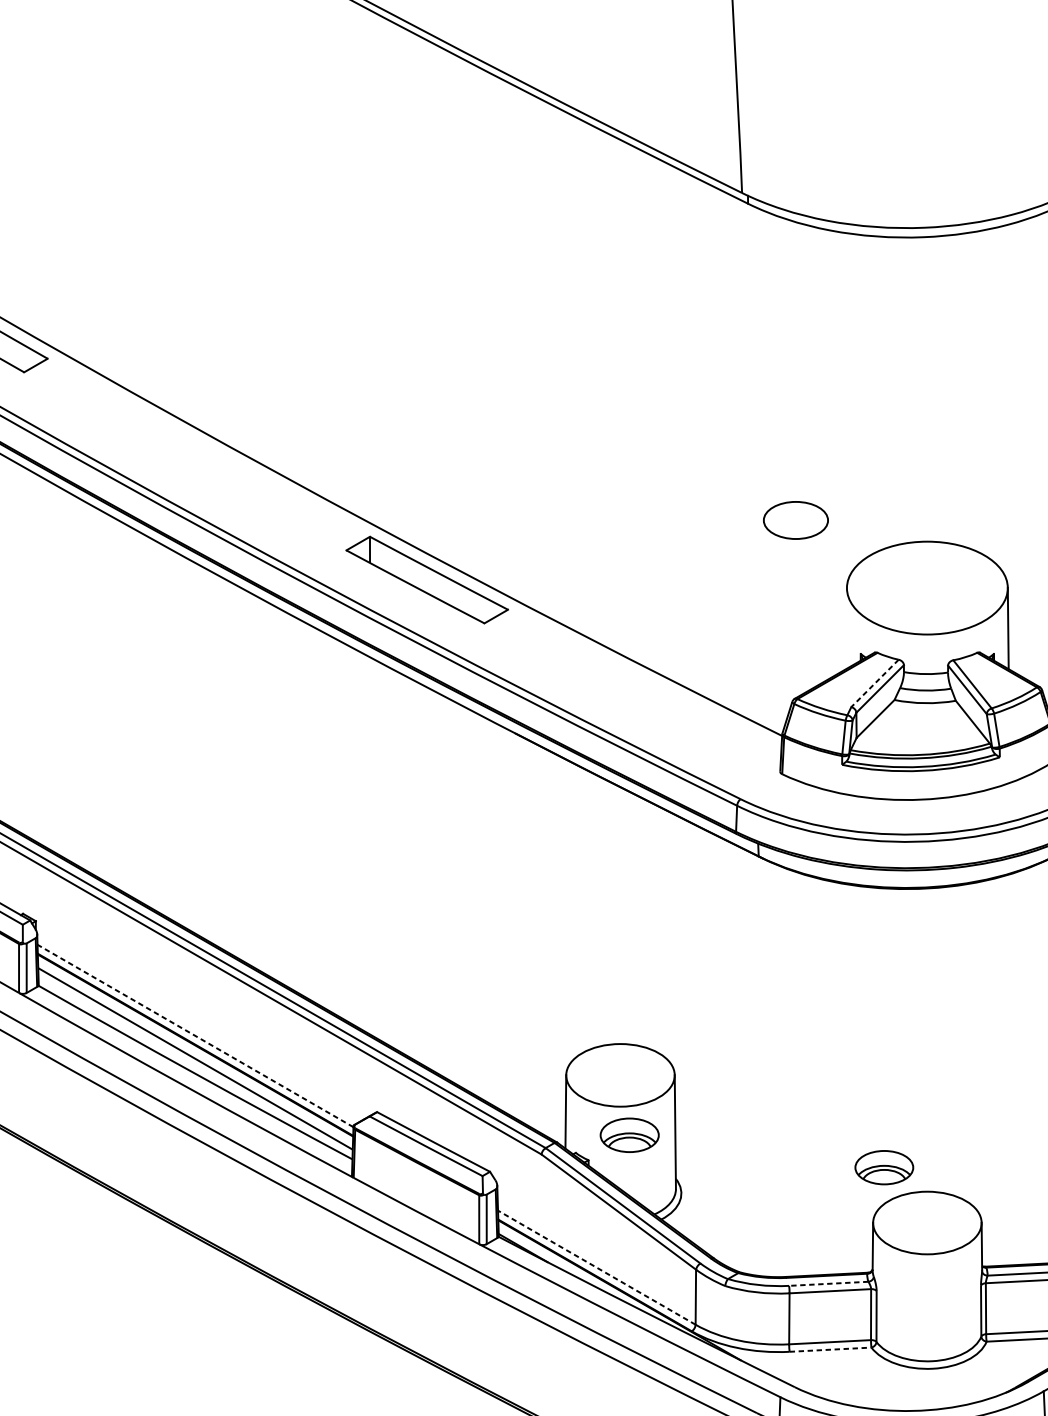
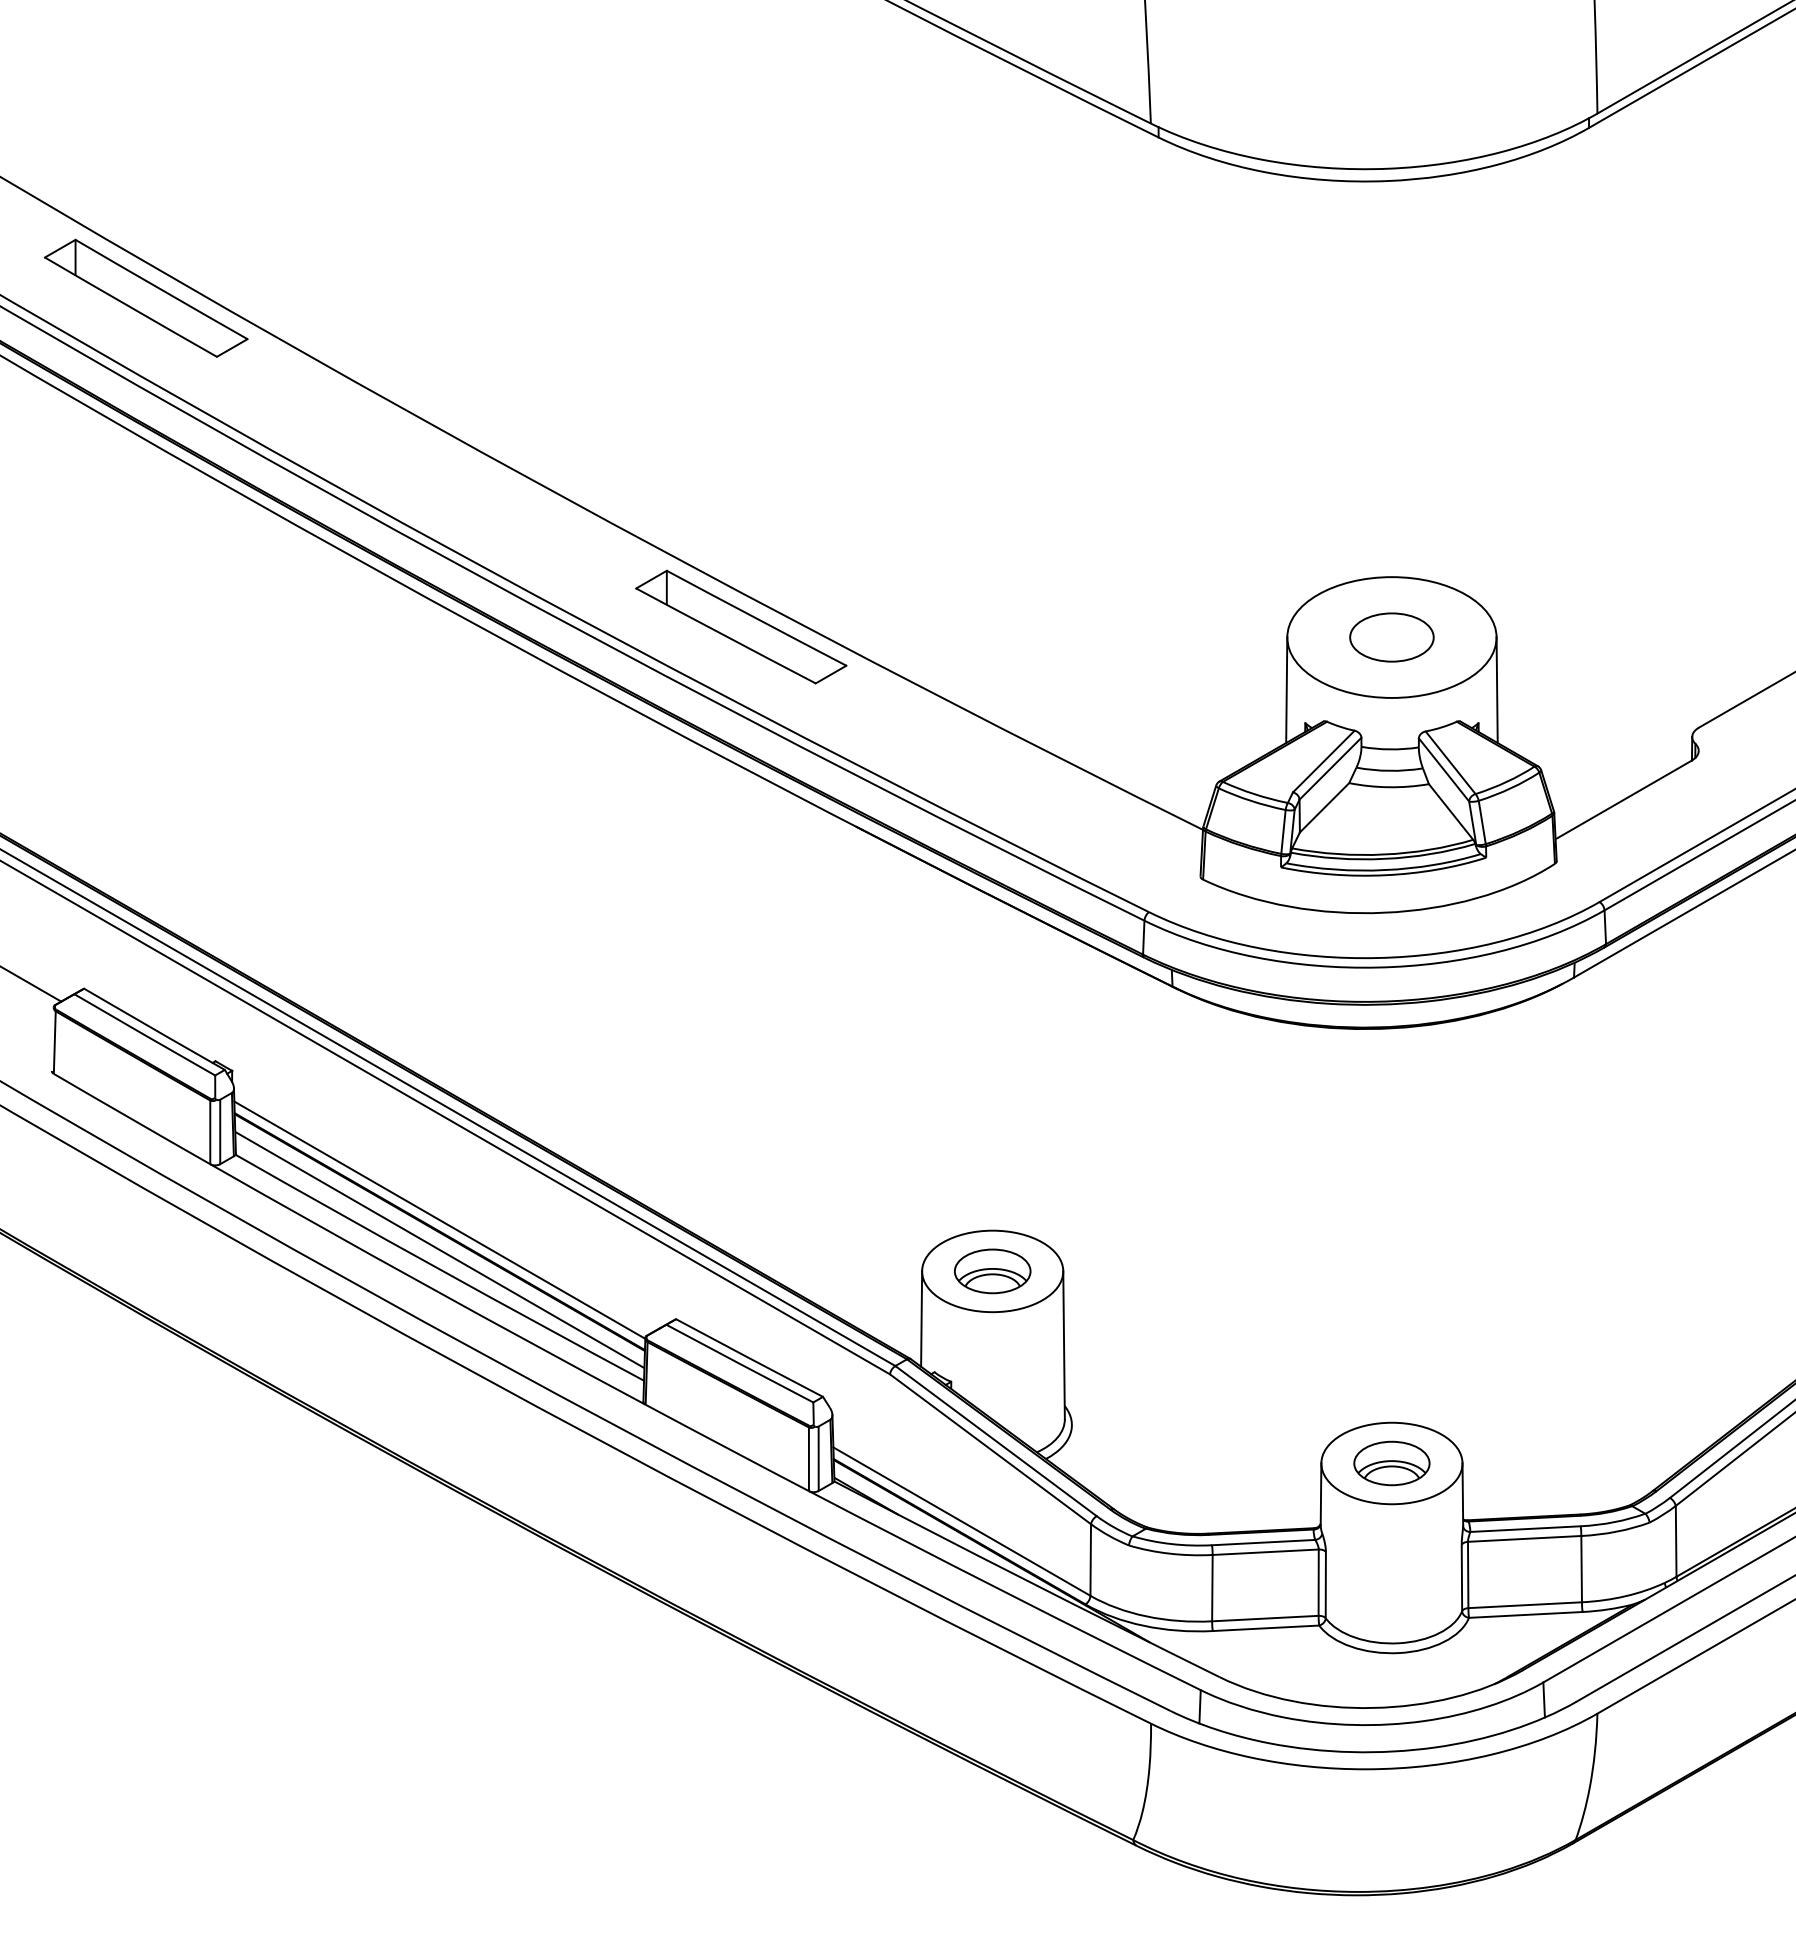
part: (795, 520) -> (1391, 637), moved
line: (846, 628) -> (1286, 690), added
line: (874, 683) -> (1323, 761), dashed -> solid
line: (195, 1035) -> (439, 1219), dashed -> solid
part: (629, 1135) -> (992, 1271), moved
part: (884, 1167) -> (1391, 1463), moved
line: (596, 1267) -> (961, 1521), dashed -> solid
line: (828, 1283) -> (1263, 1542), dashed -> solid
line: (830, 1349) -> (1266, 1628), dashed -> solid

